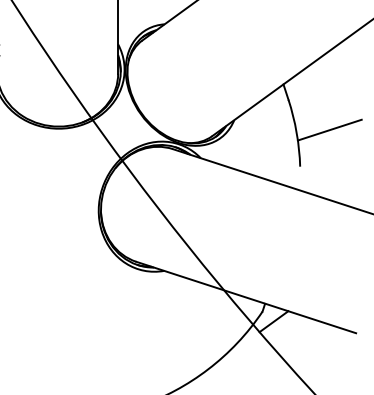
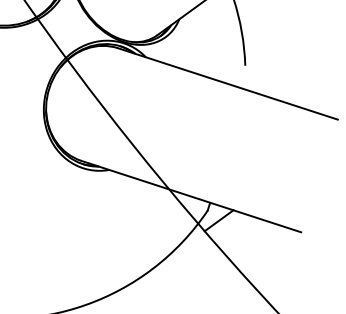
line: (329, 129) -> (274, 28), removed

